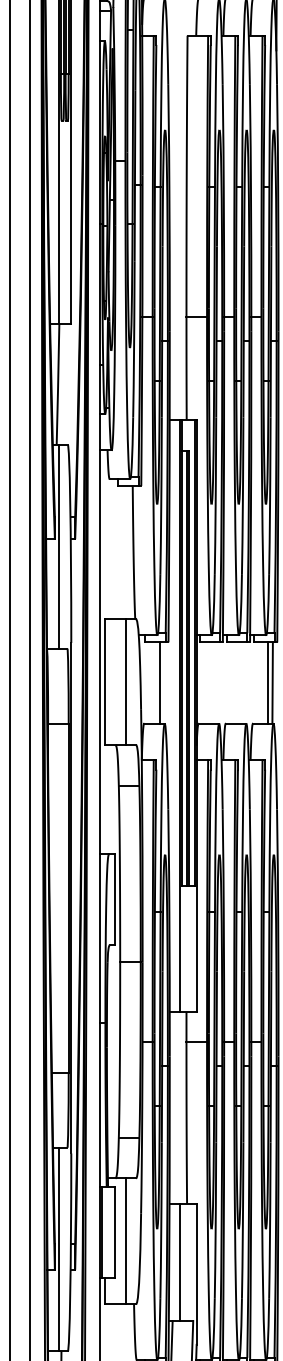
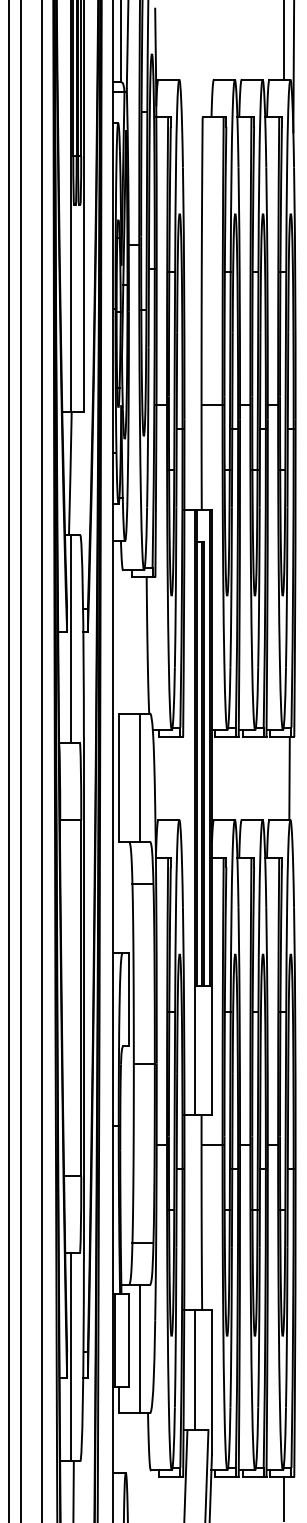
line: (159, 682) -> (174, 778), removed
line: (267, 682) -> (284, 778), removed

